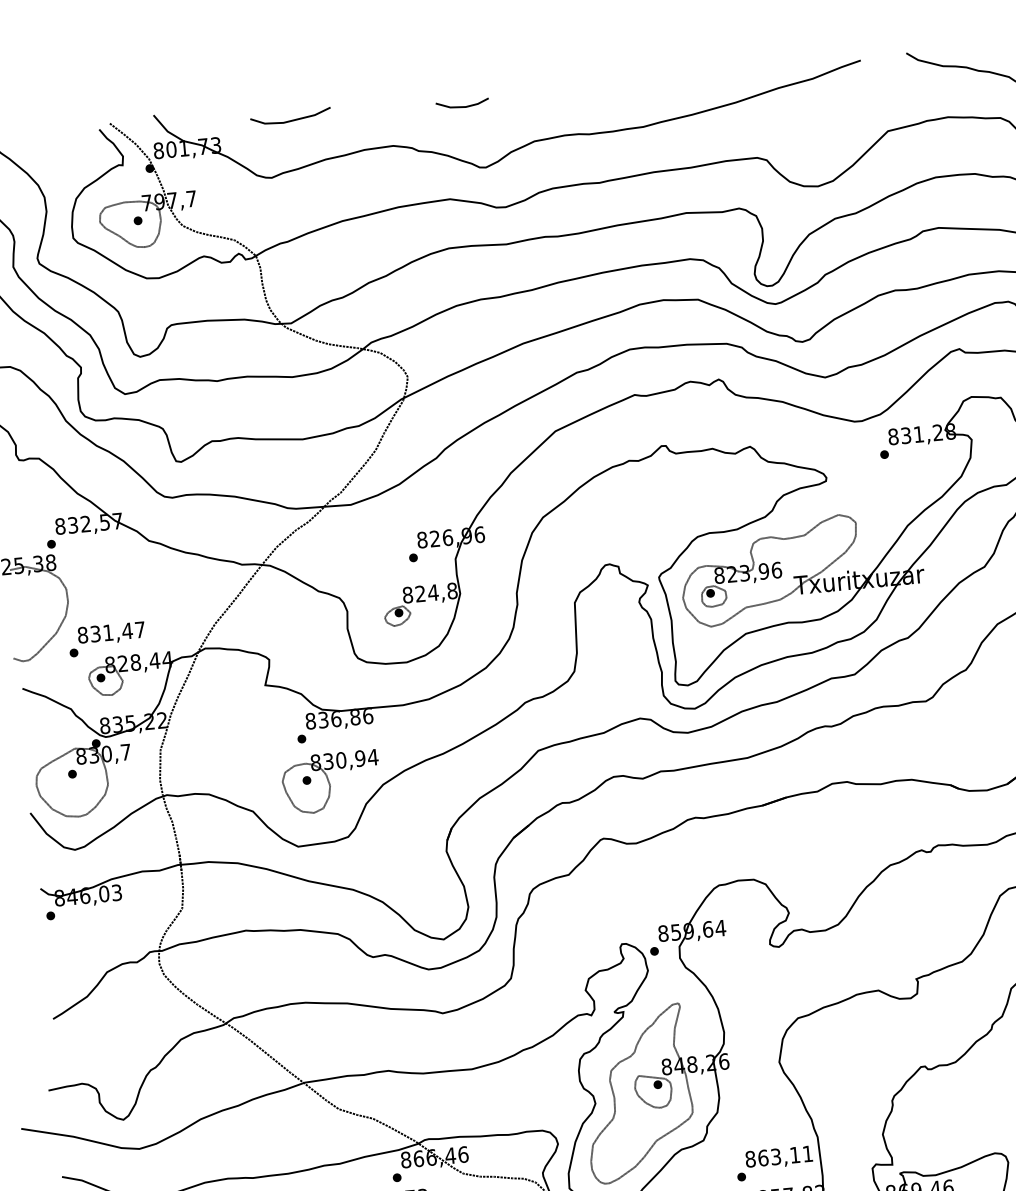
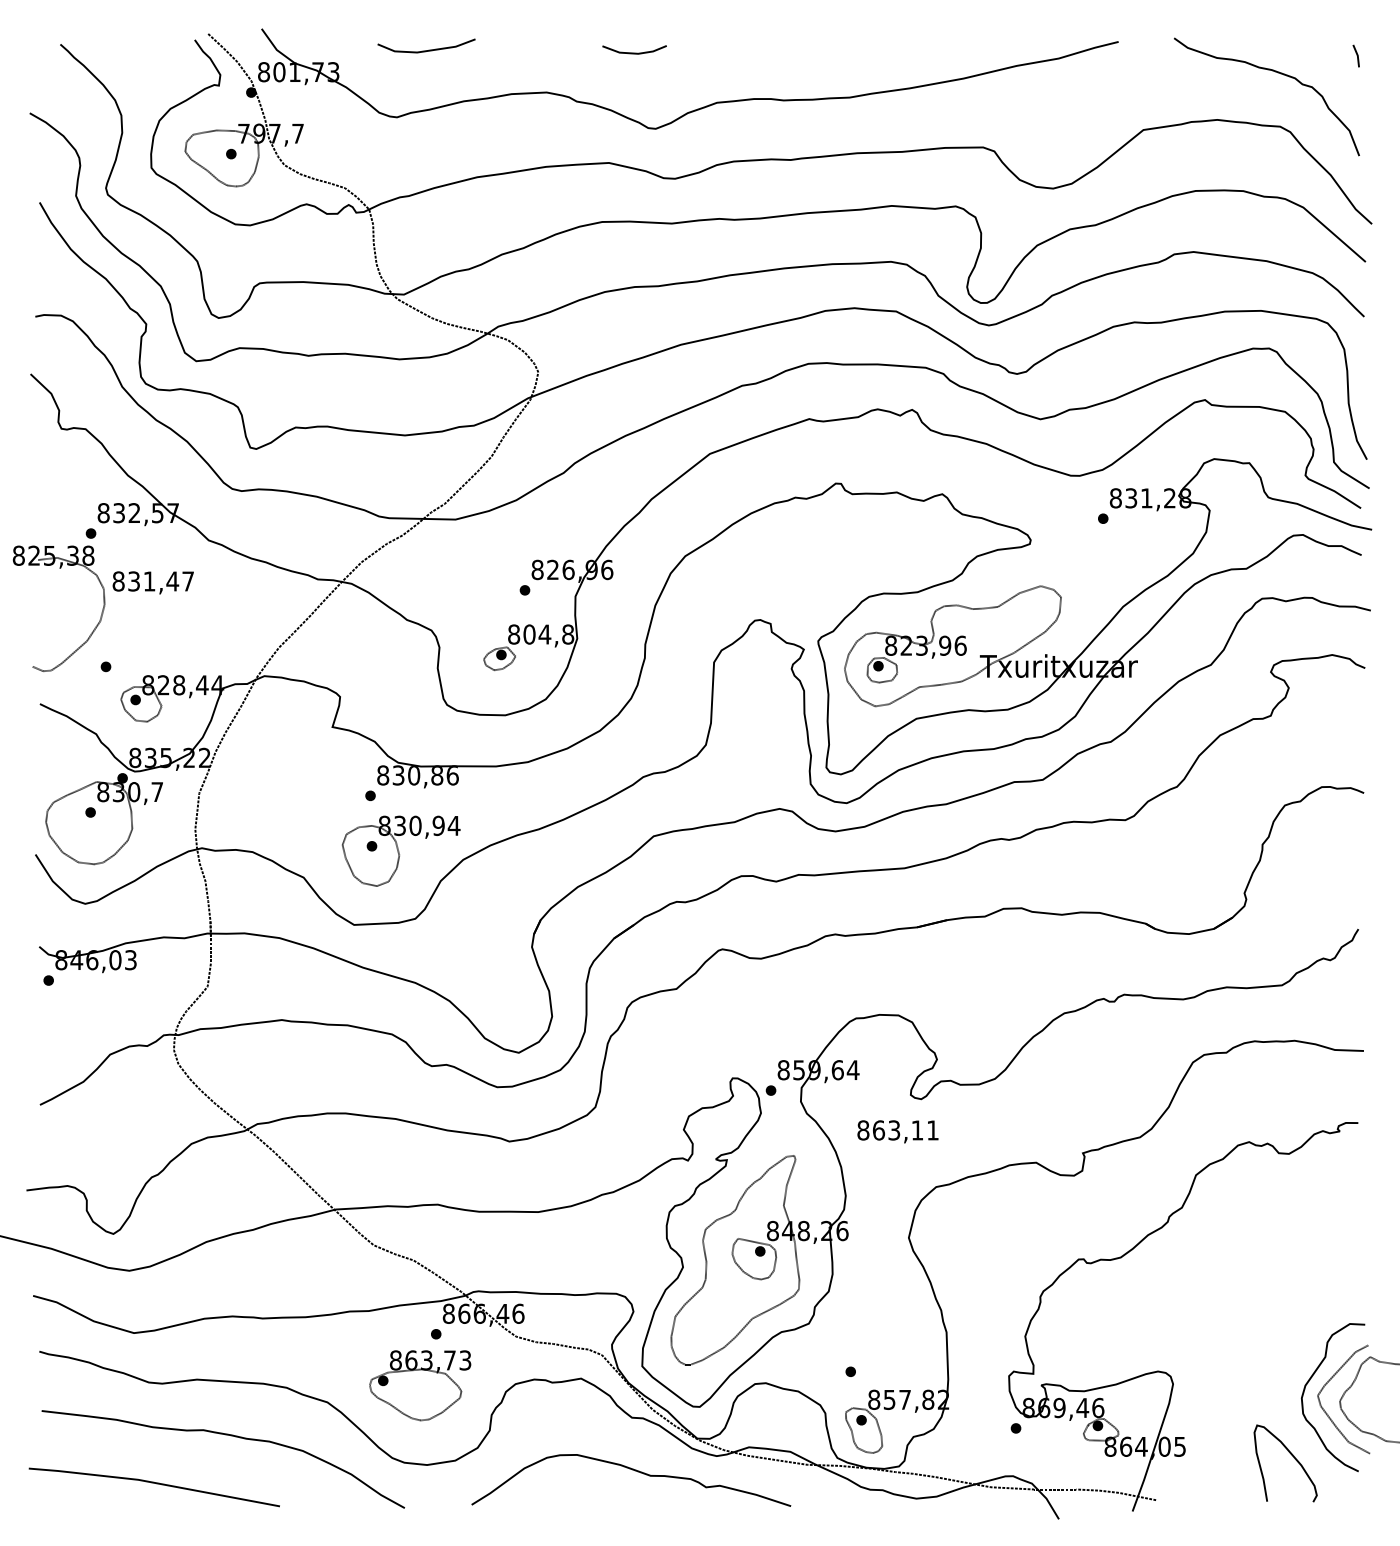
text: (420, 593) -> (529, 634), 824,8 -> 804,8
text: (110, 633) -> (152, 582), moved
text: (336, 718) -> (414, 775), 836,86 -> 830,86
text: (778, 1157) -> (897, 1131), moved

